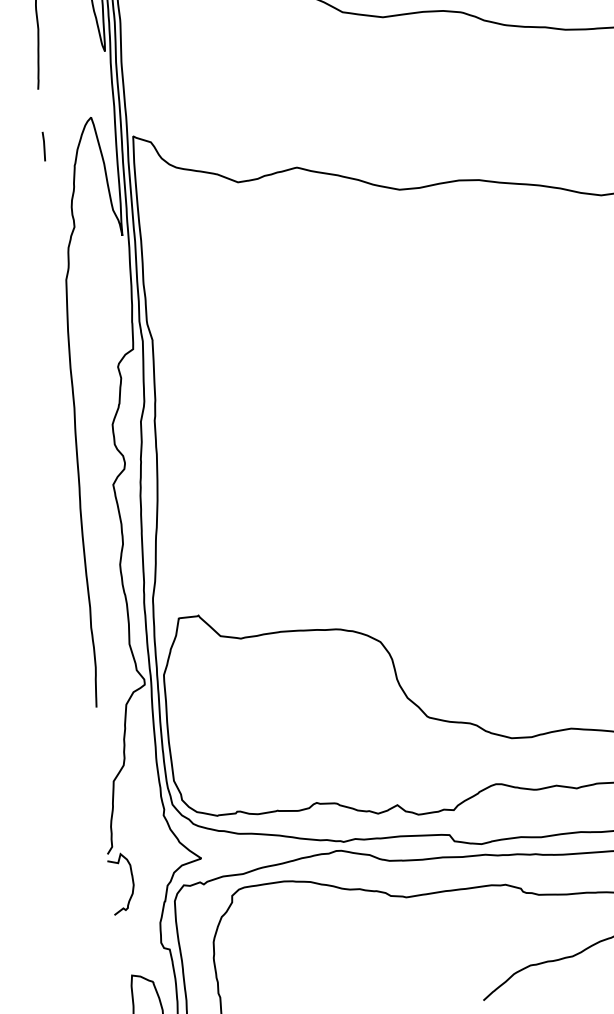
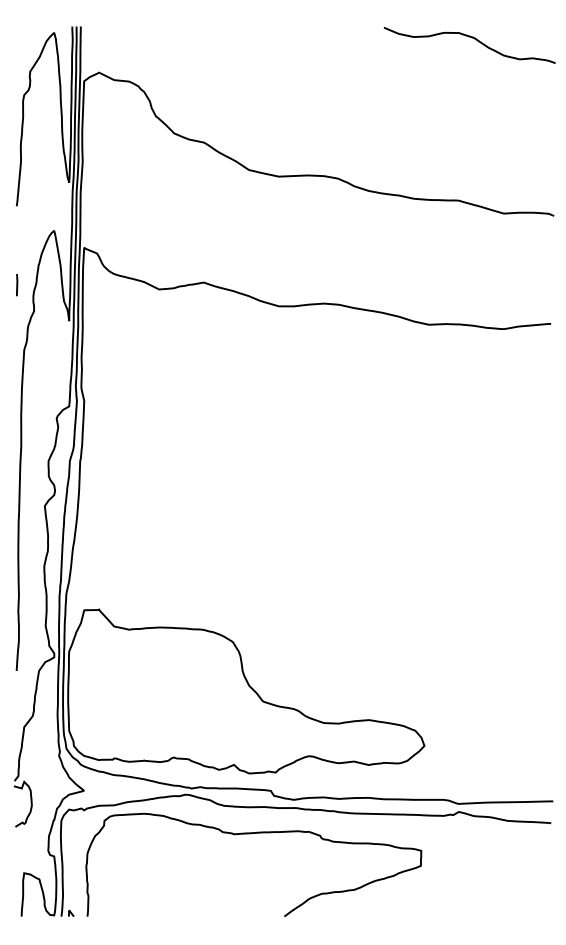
line: (44, 147) -> (17, 285), moved

